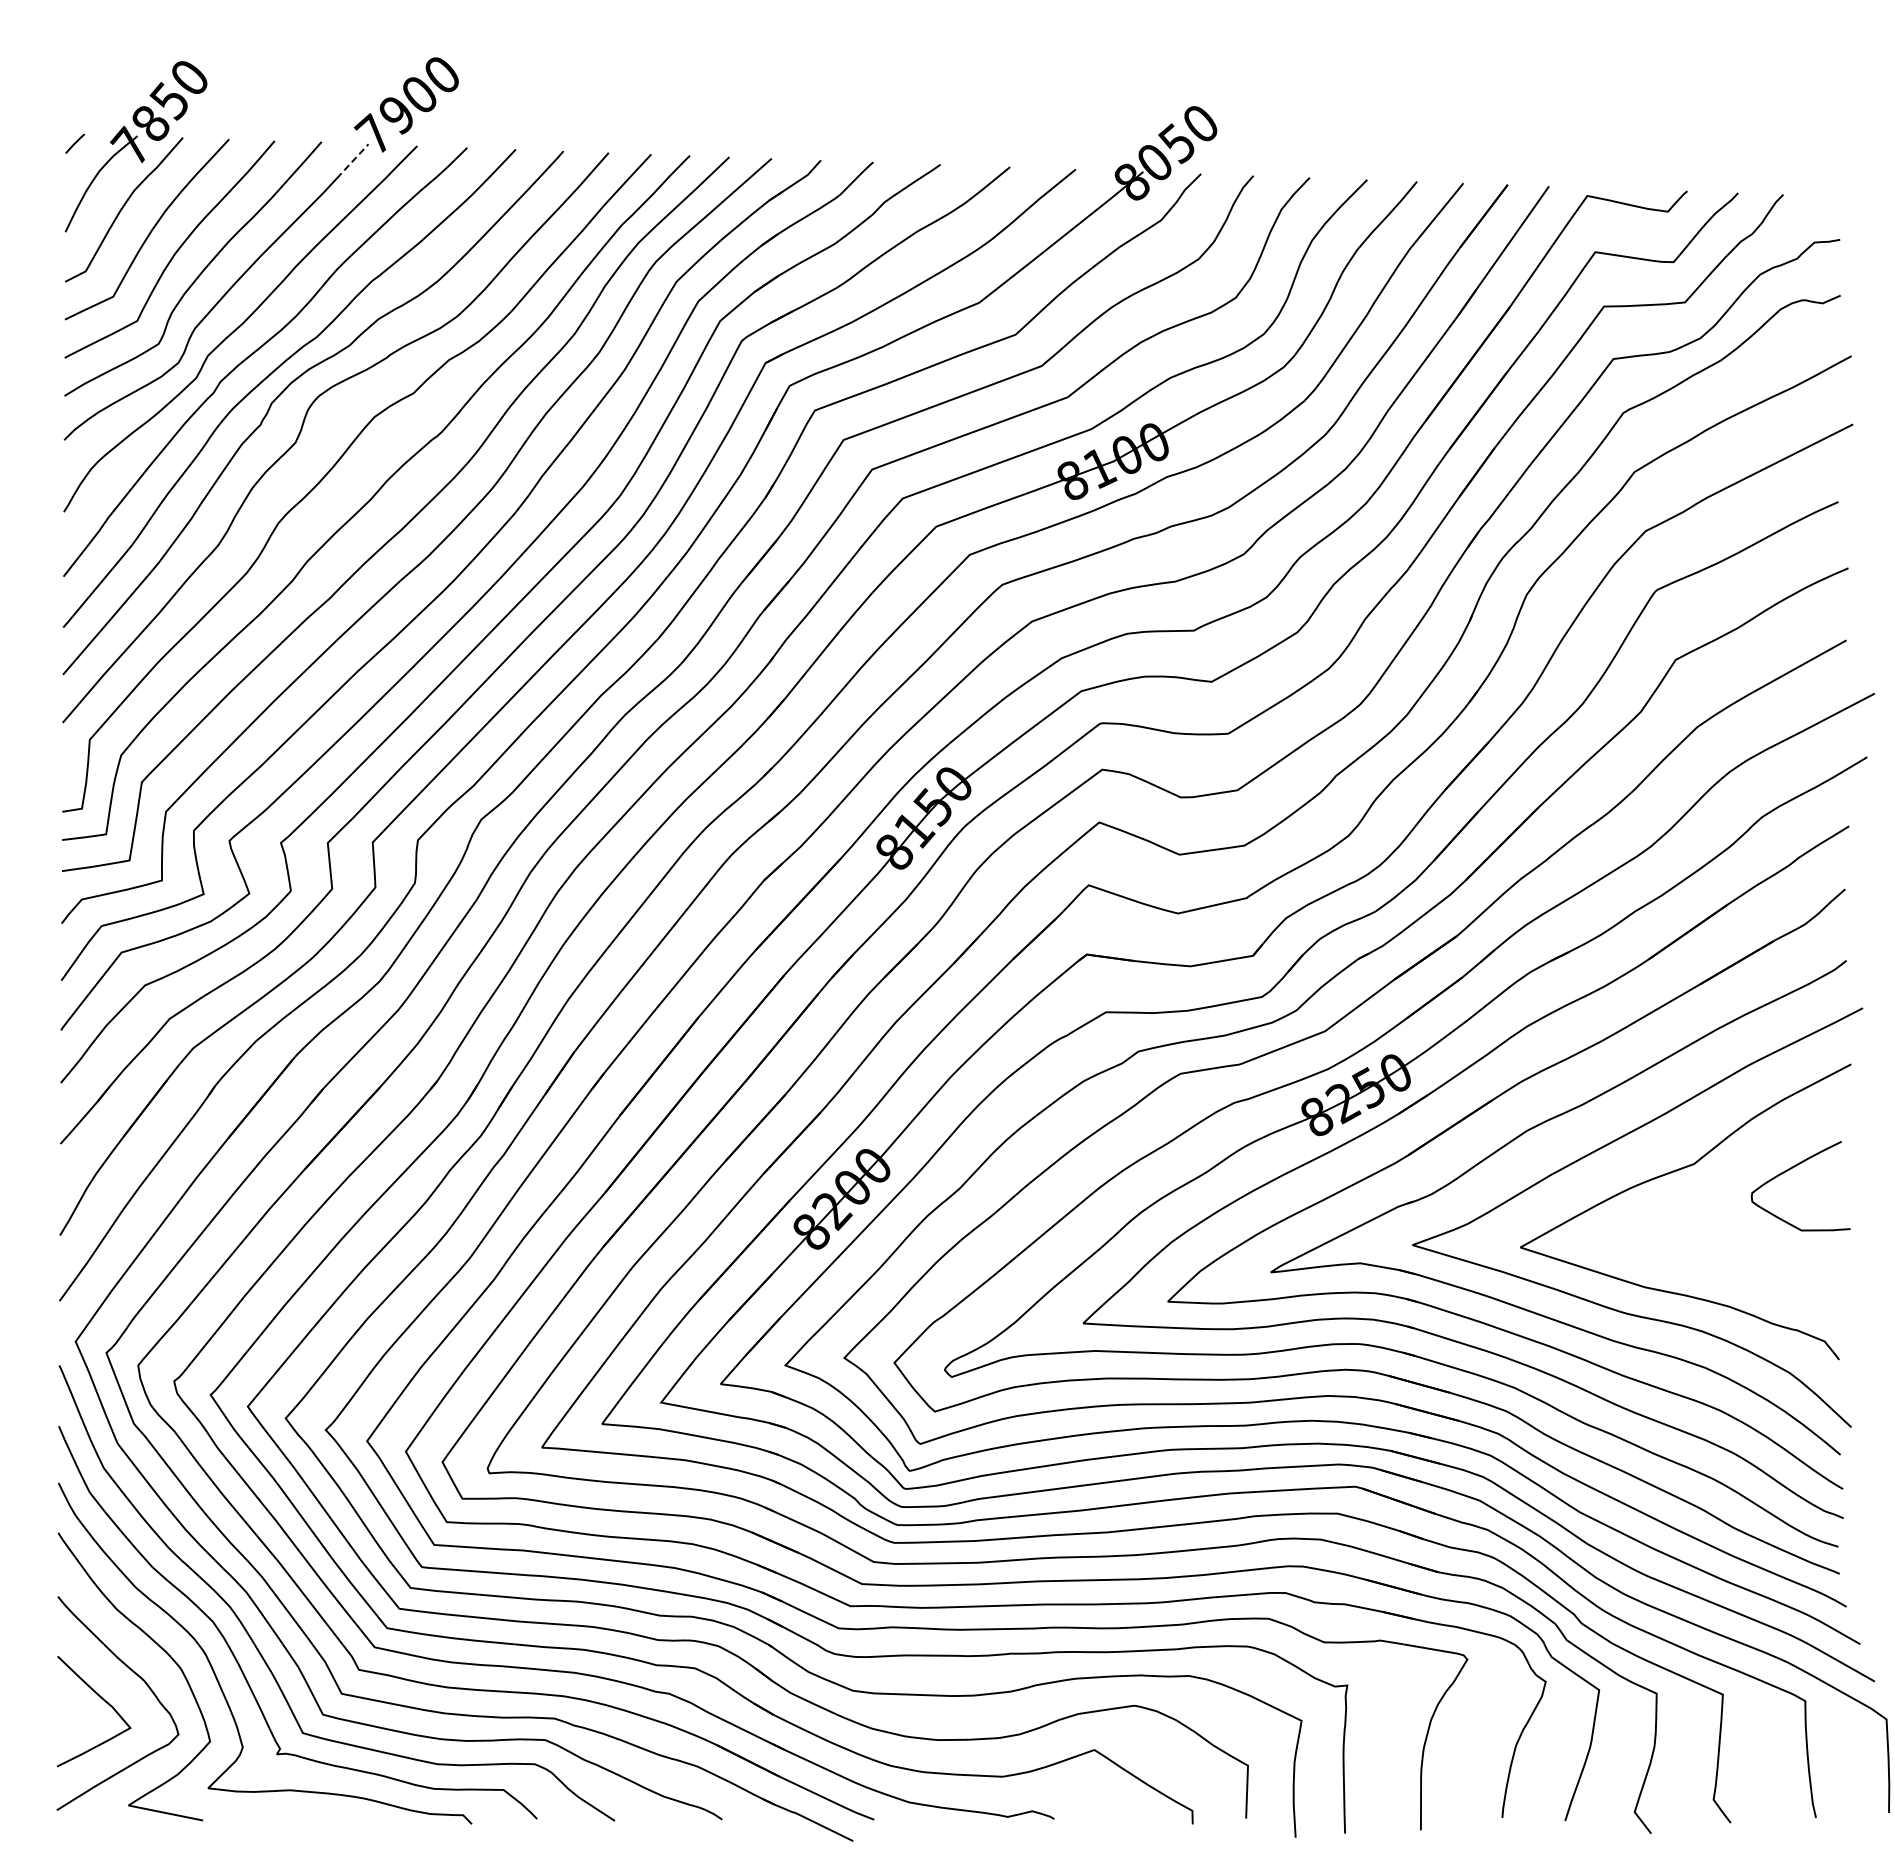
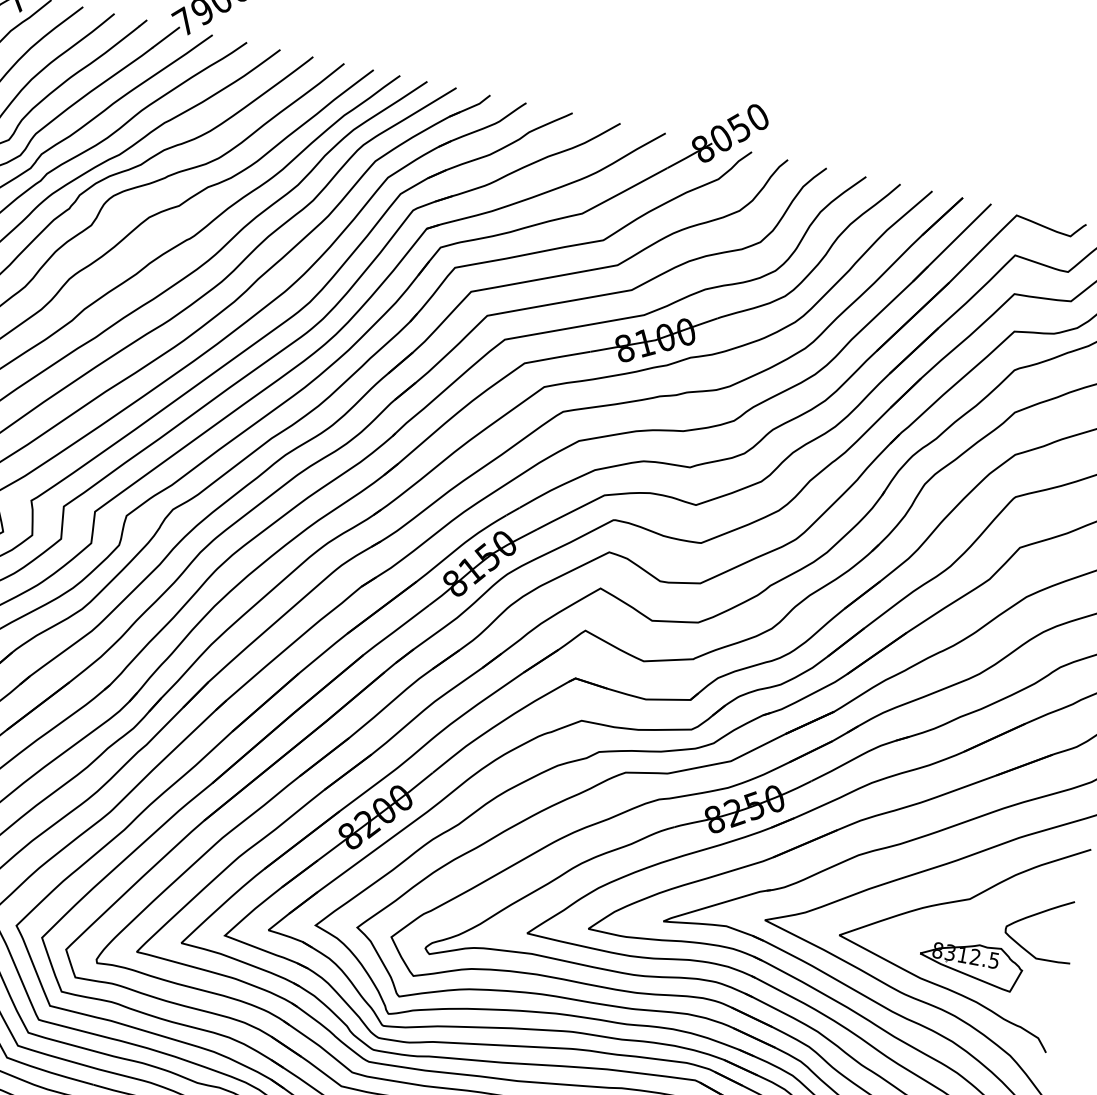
line: (353, 160) -> (166, 37), dashed -> solid
part: (1711, 1254) -> (970, 963), added

